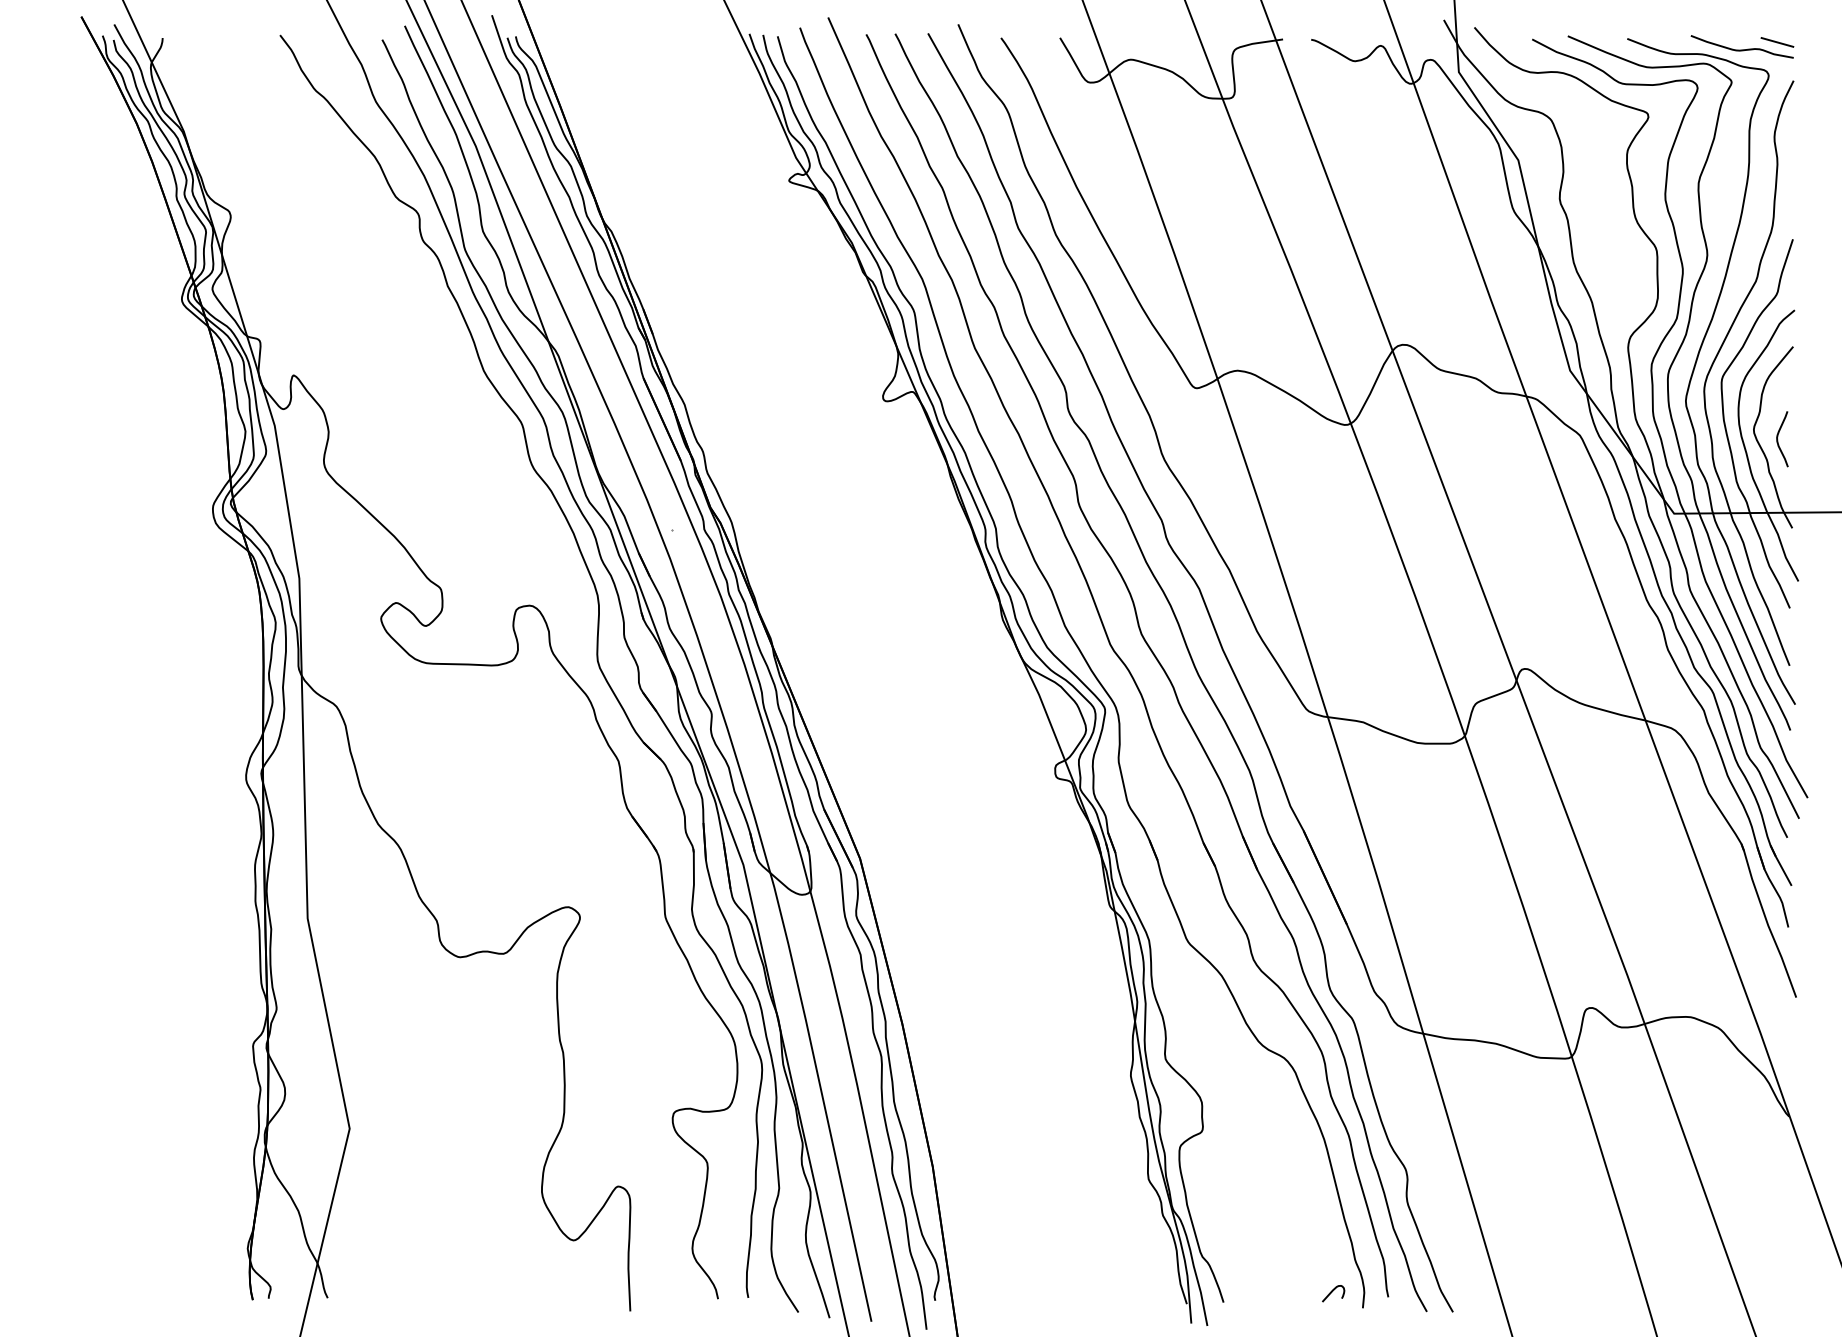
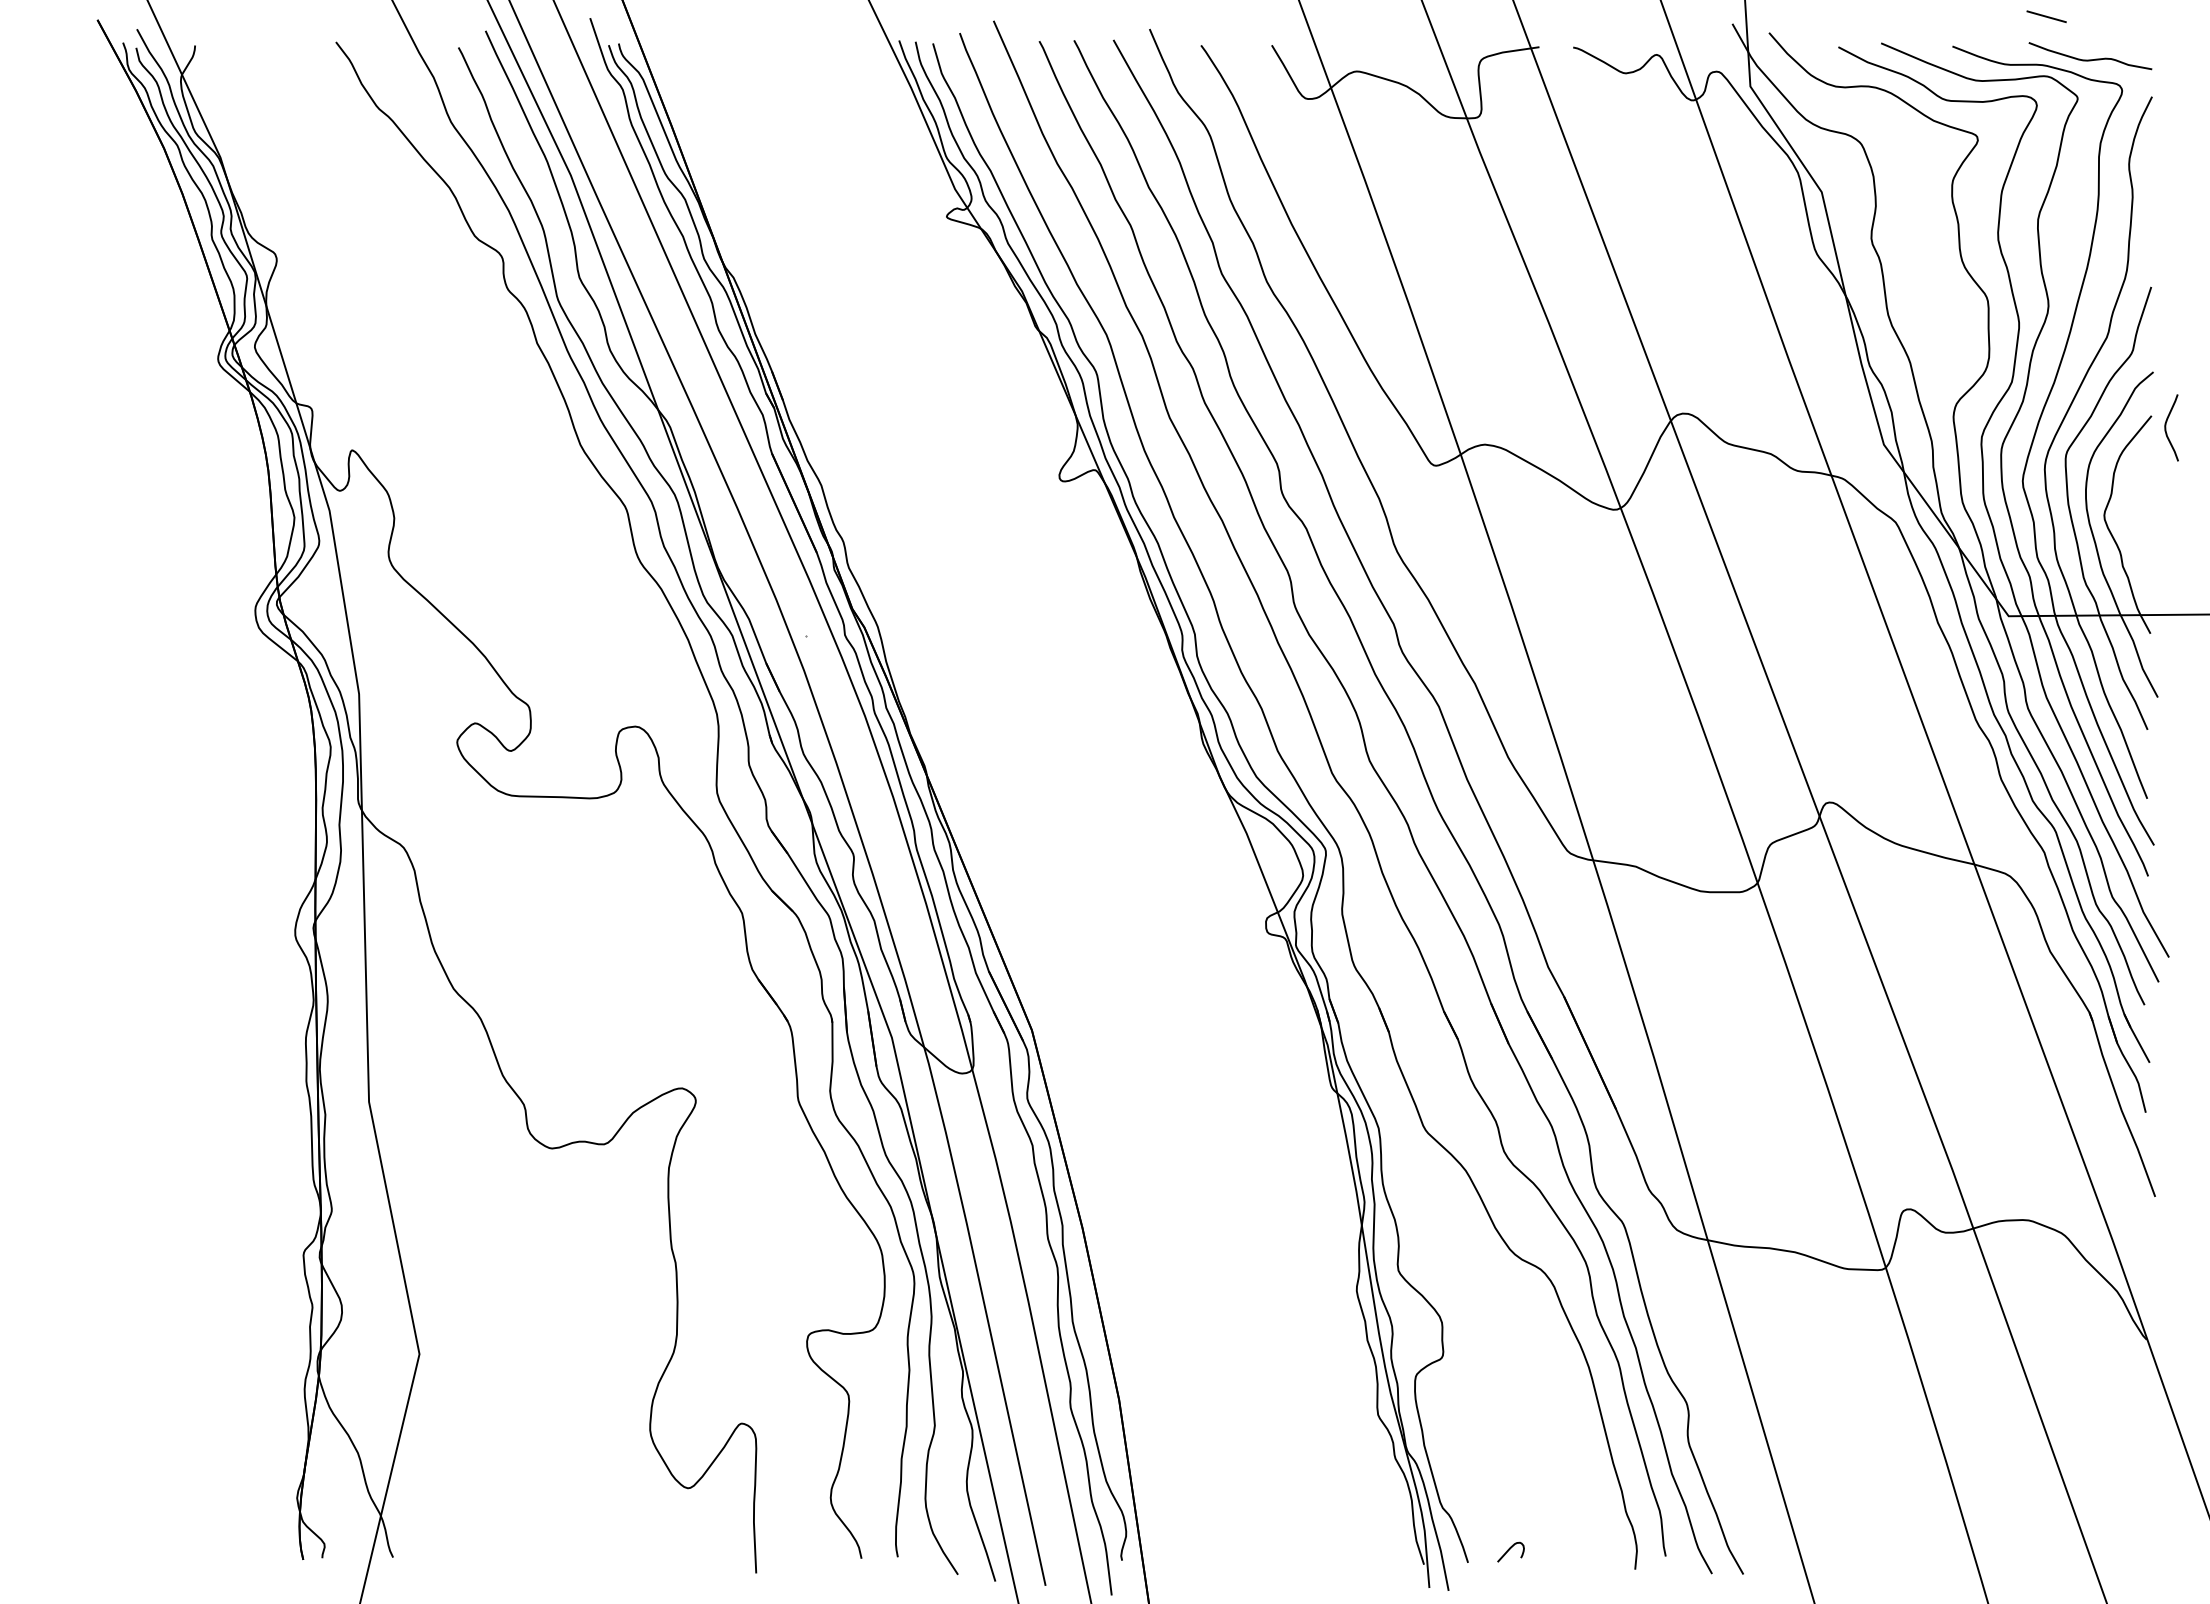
line: (1777, 42) -> (2046, 16), moved
curve: (1778, 438) -> (2166, 427), moved
curve: (1332, 1292) -> (1509, 1550), moved

